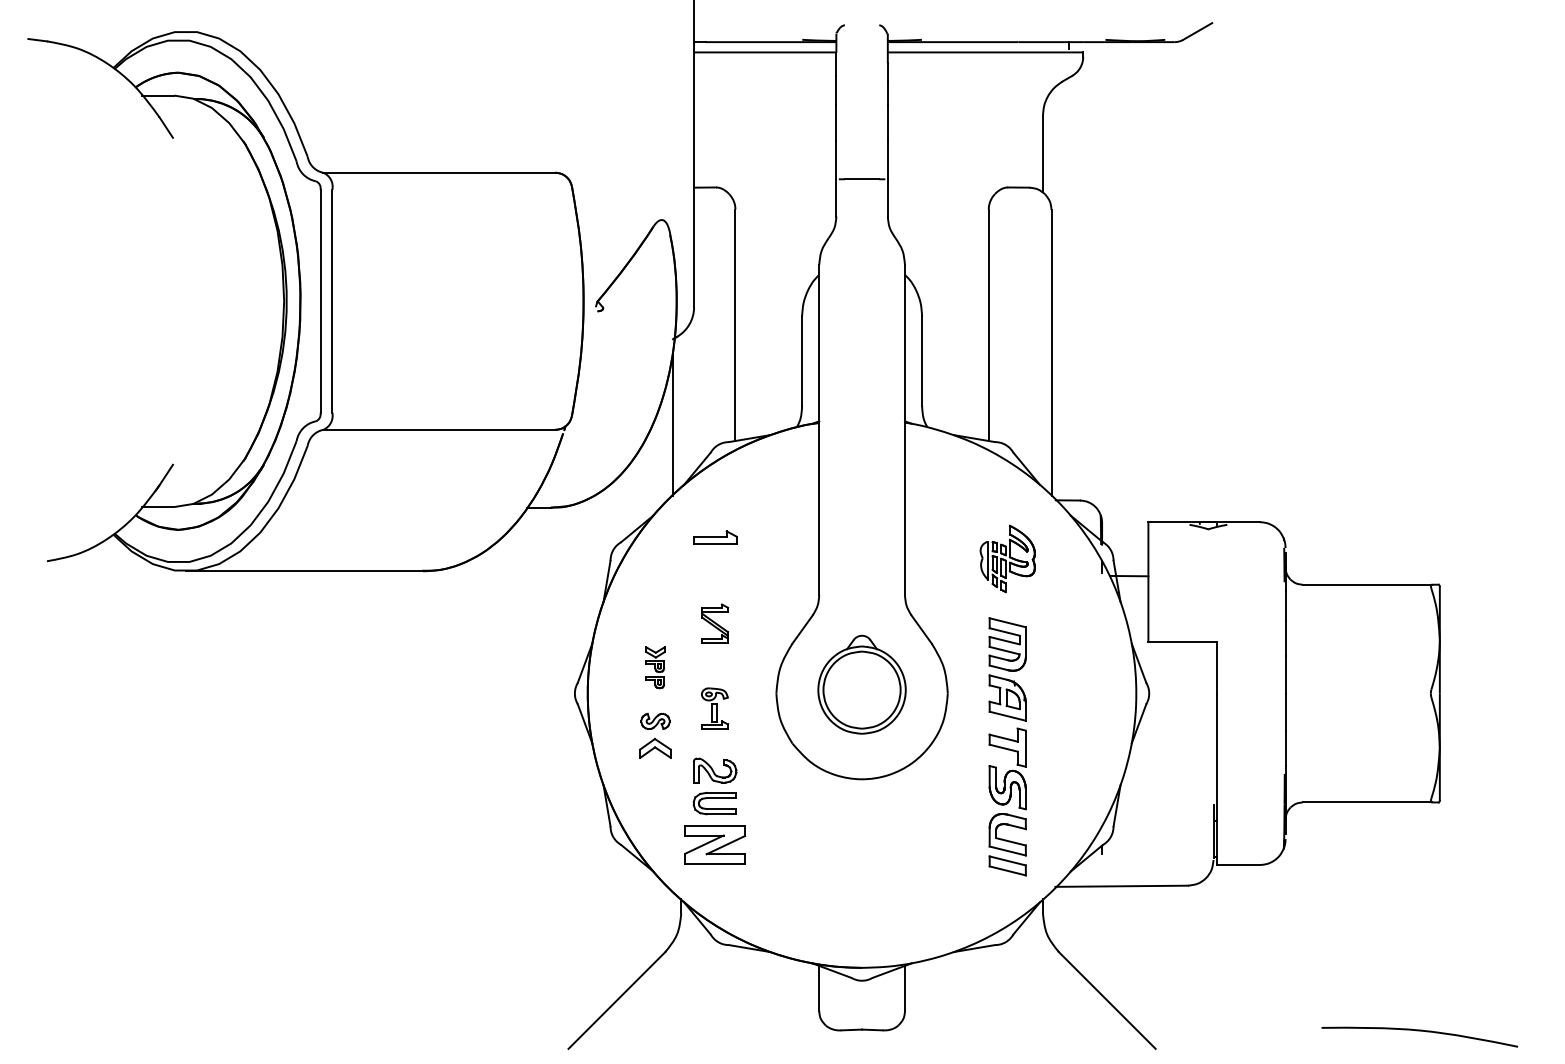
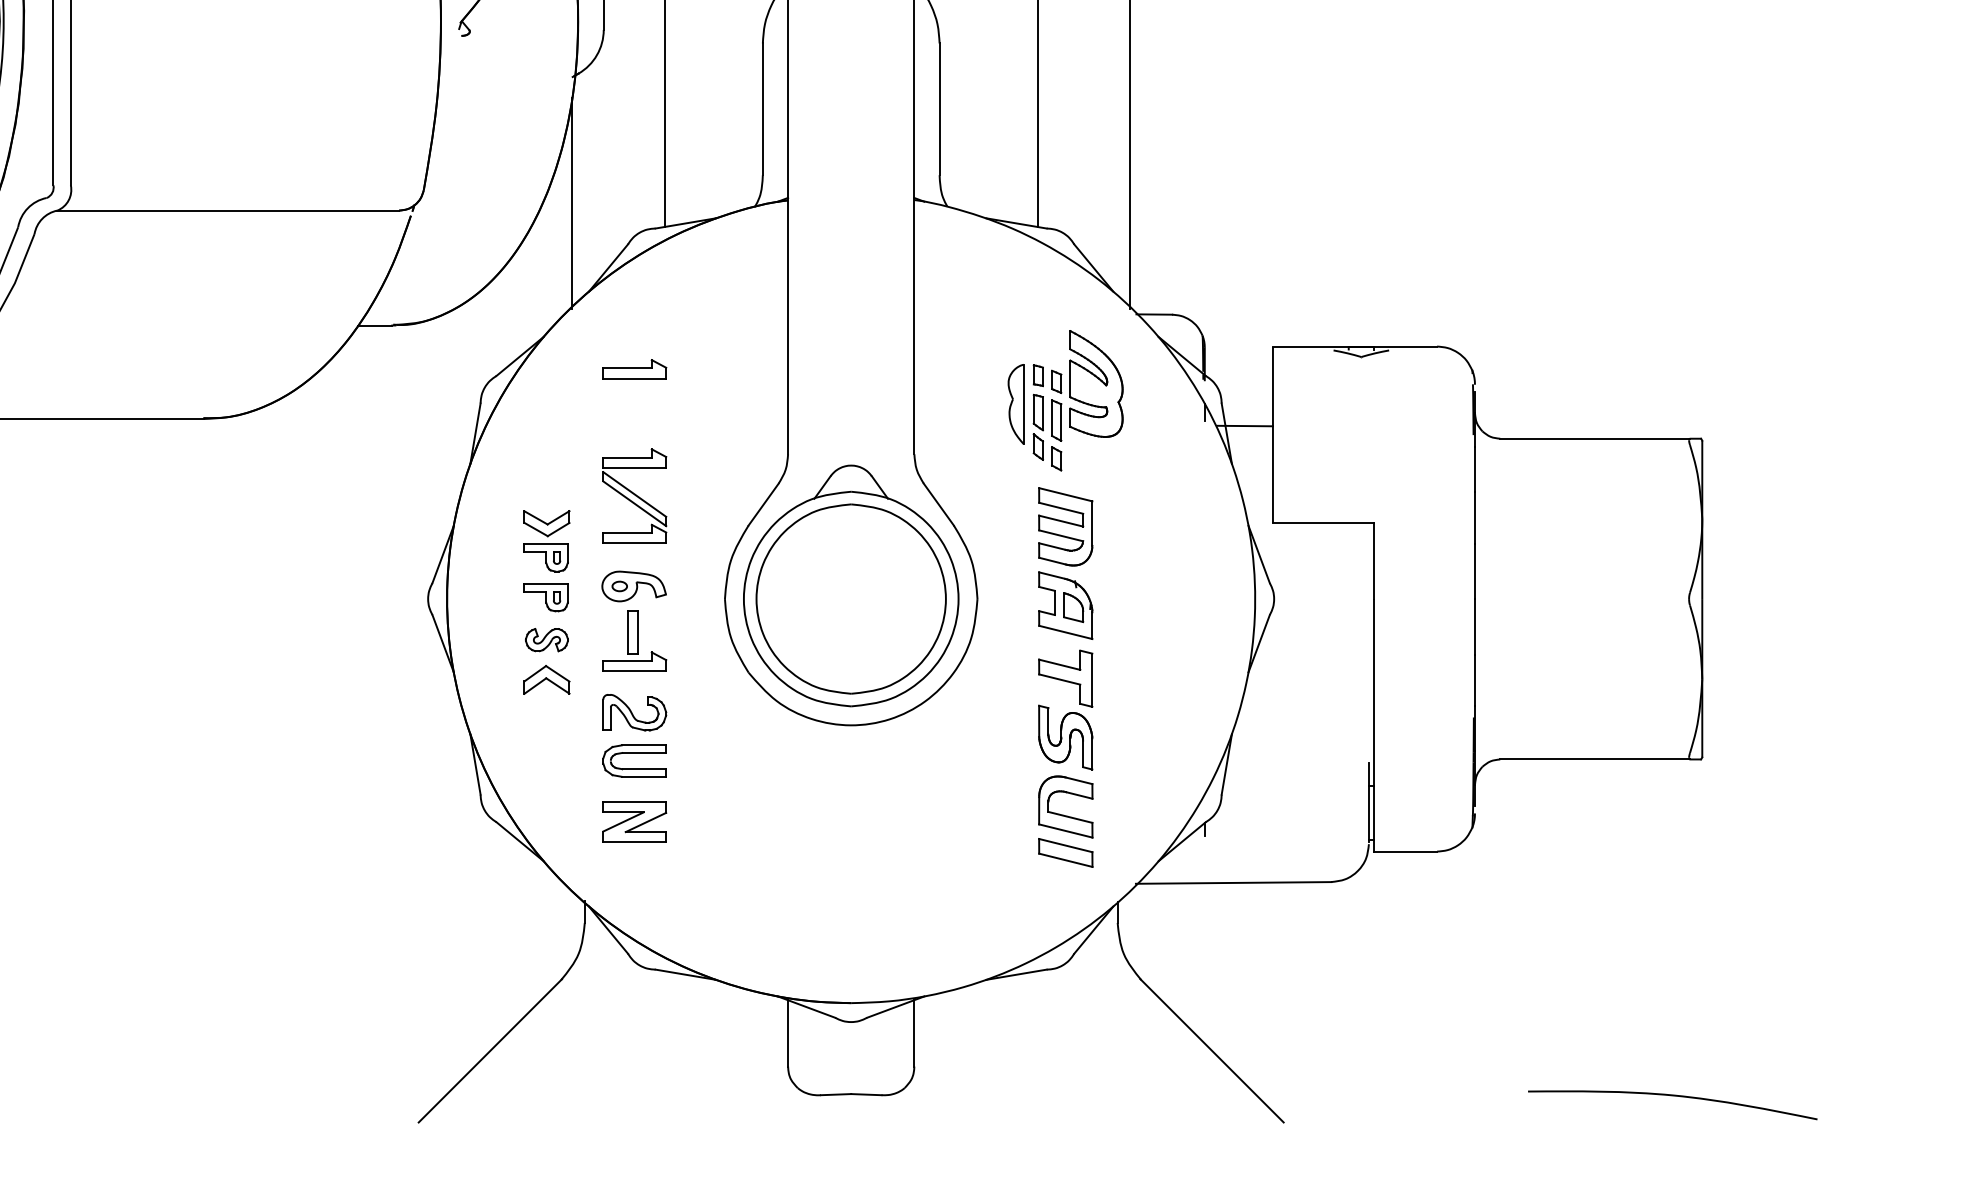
part: (1007, 558) -> (1065, 400), size x1.43
part: (714, 623) -> (633, 495), size x1.67
part: (655, 667) -> (546, 560), size x1.67
part: (861, 684) -> (850, 585), size x1.67
part: (714, 708) -> (633, 621), size x1.67
part: (714, 845) -> (633, 822), size x0.71

